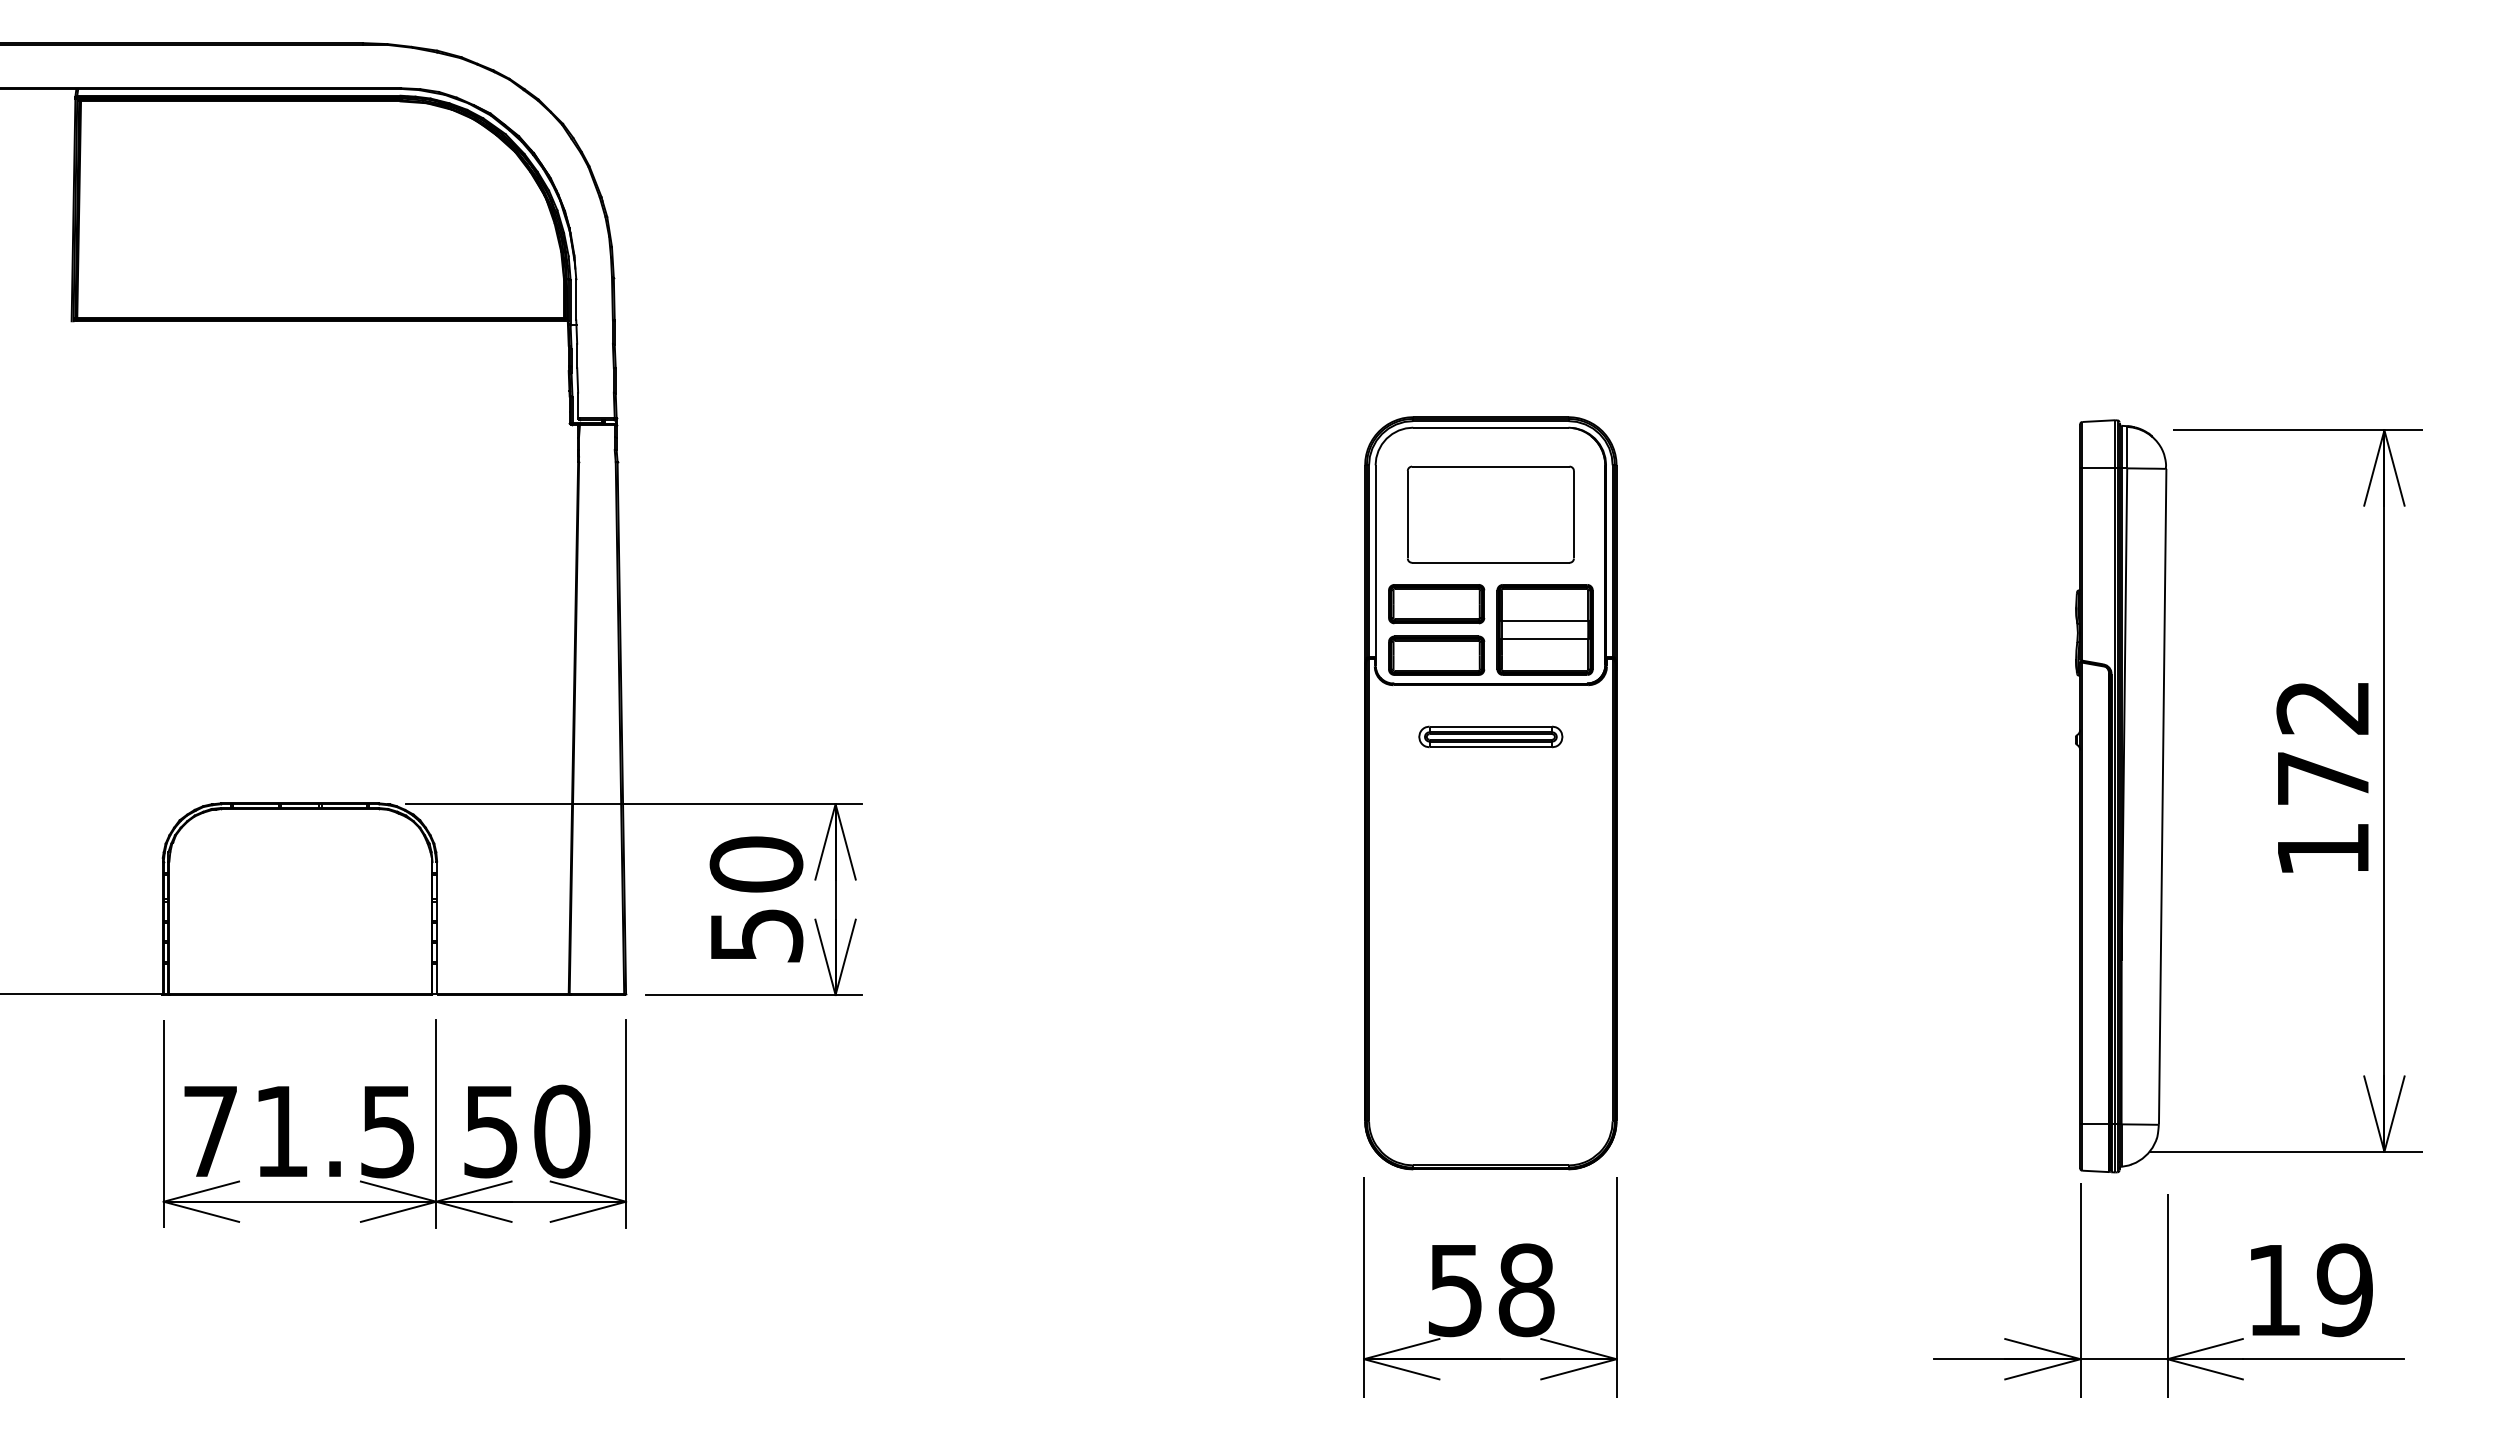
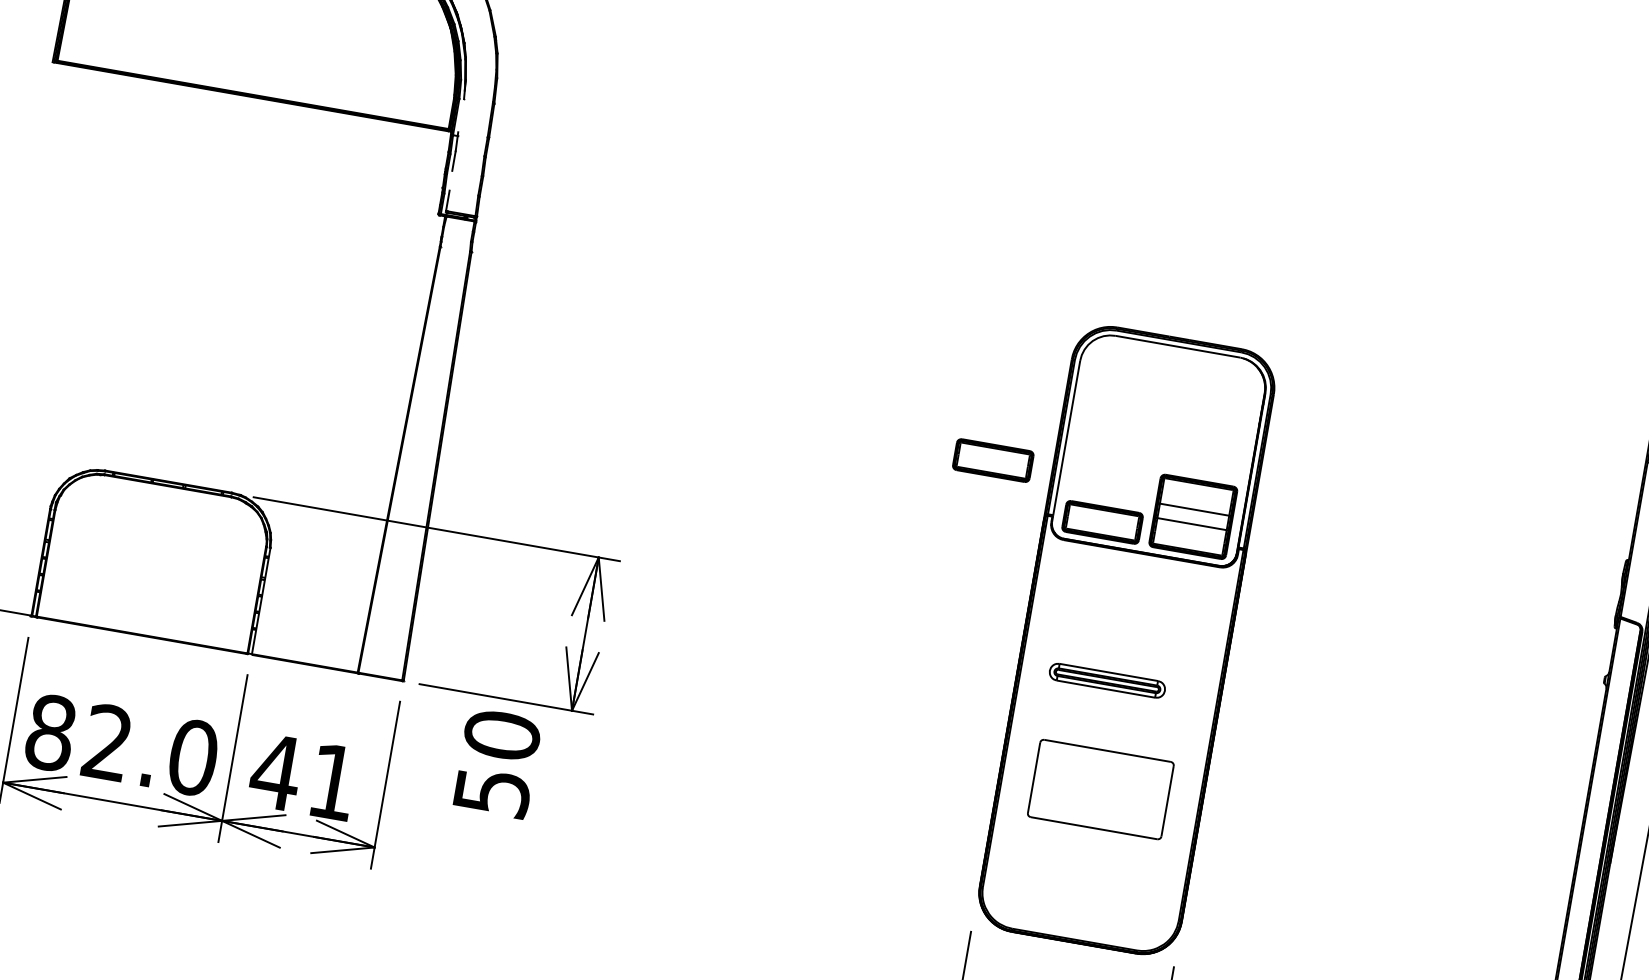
line: (576, 299) -> (461, 115), removed
line: (577, 380) -> (450, 180), removed
part: (1490, 514) -> (1100, 789), moved
part: (1436, 604) -> (993, 460), moved
part: (1490, 736) -> (1107, 680), moved
text: (756, 899) -> (497, 763), moved
text: (299, 1131) -> (122, 745), 71.5 -> 82.0
text: (525, 1131) -> (303, 776), 50 -> 41

